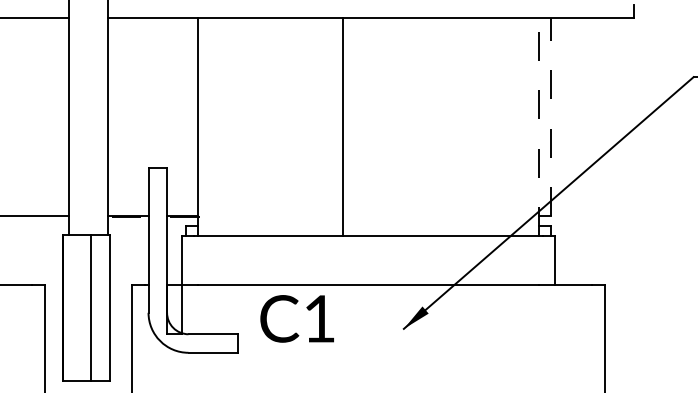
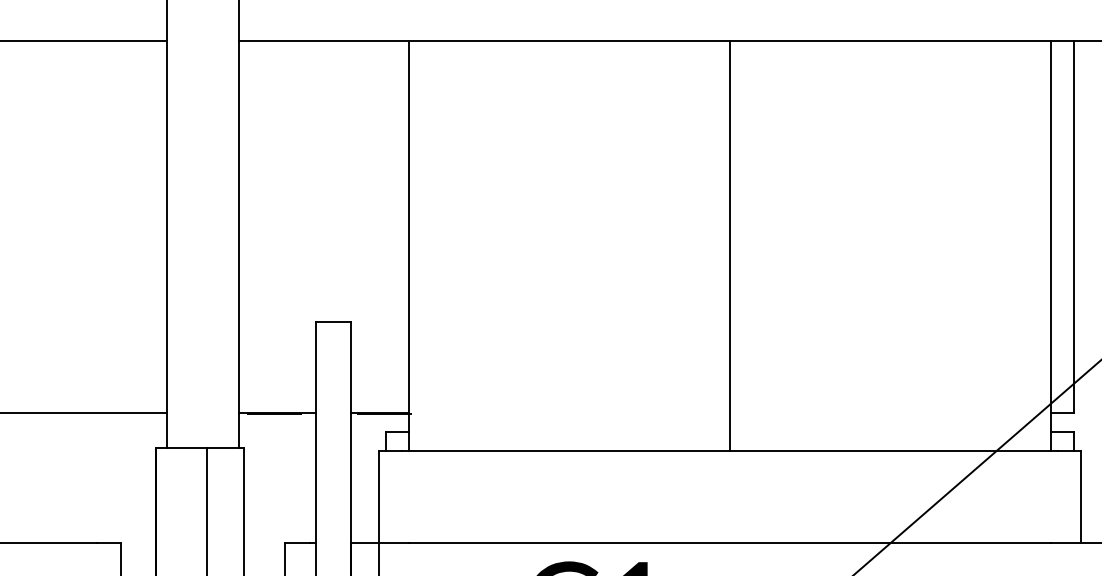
line: (551, 117) -> (1073, 227), dashed -> solid
line: (342, 127) -> (729, 246), moved
line: (539, 127) -> (1051, 246), dashed -> solid

